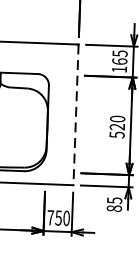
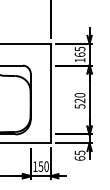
line: (75, 114) -> (50, 93), dashed -> solid
text: (113, 208) -> (79, 158), 85 -> 65
text: (50, 217) -> (35, 166), 750 -> 150

